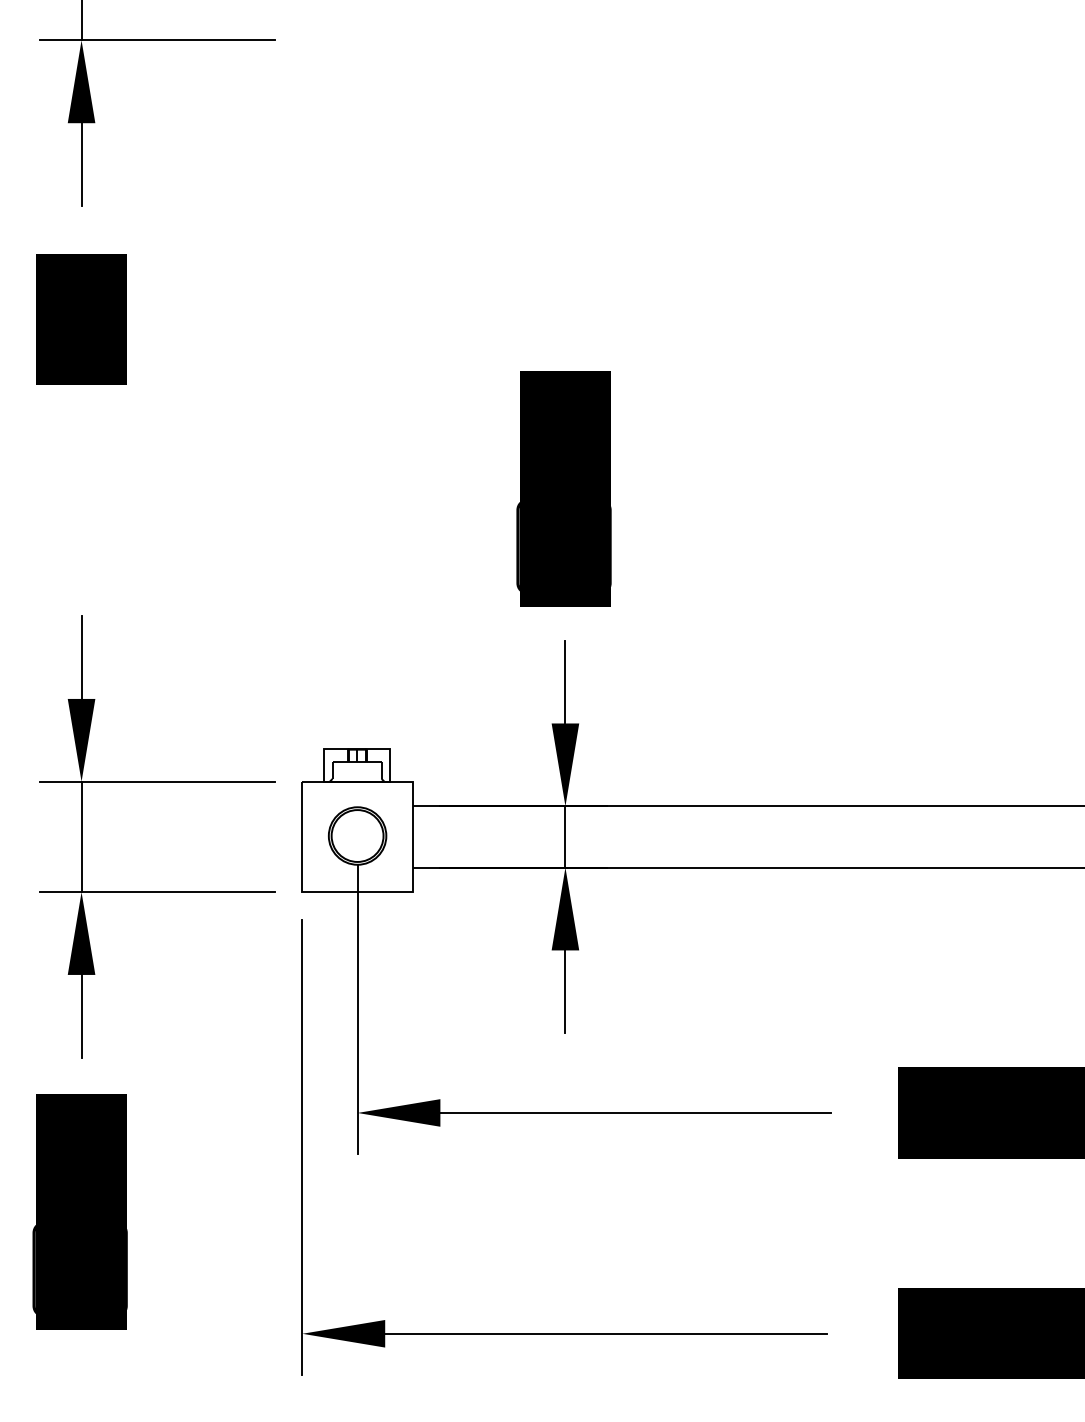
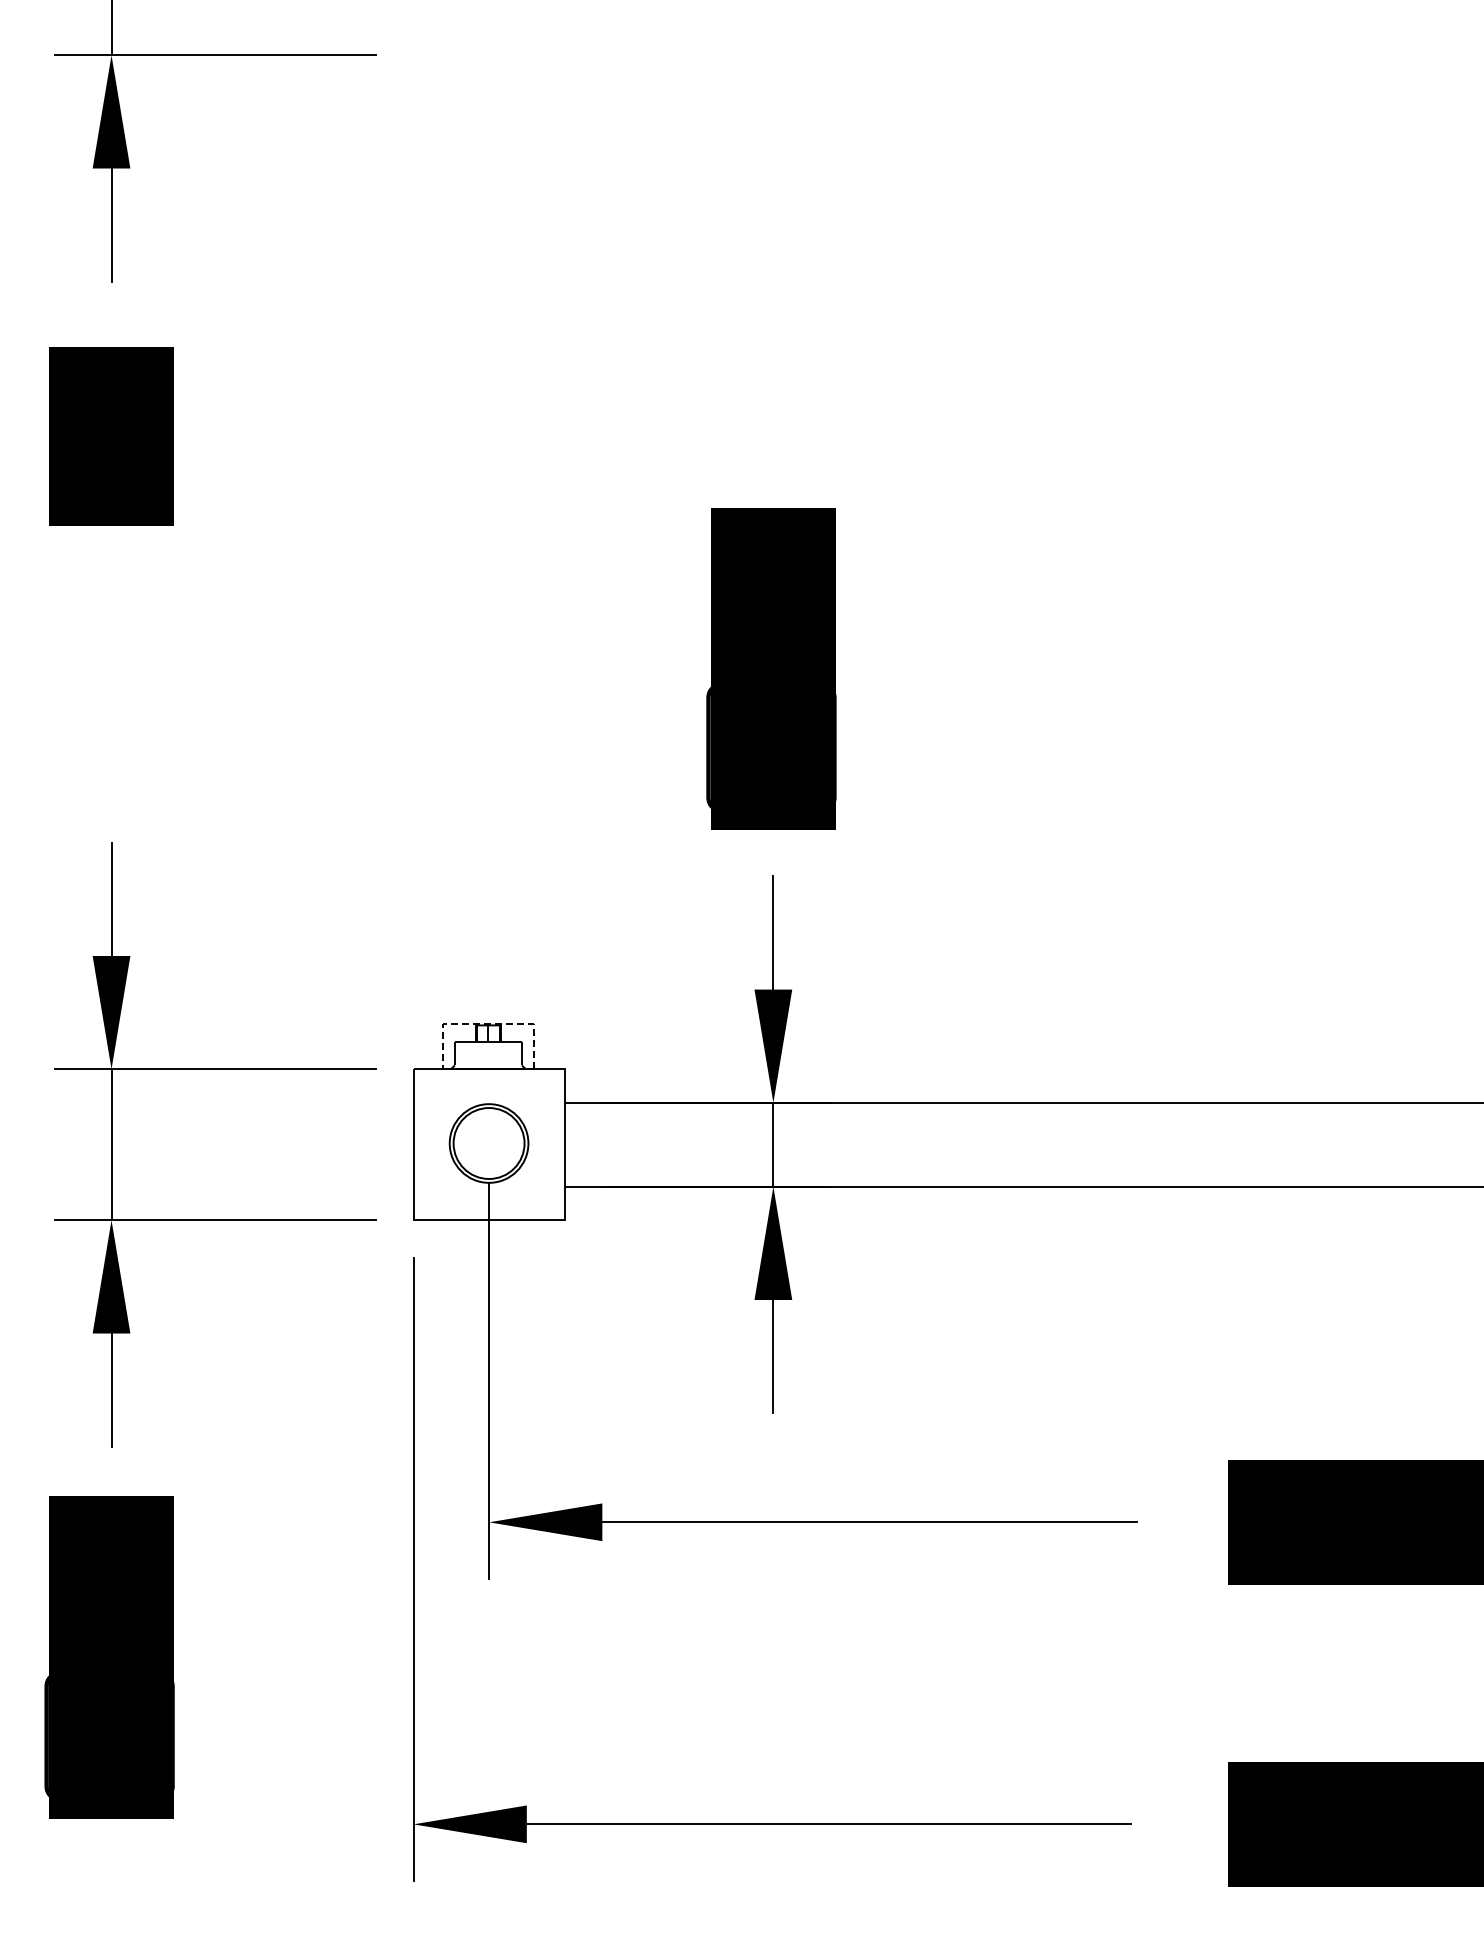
line: (356, 749) -> (487, 1024), solid -> dashed

